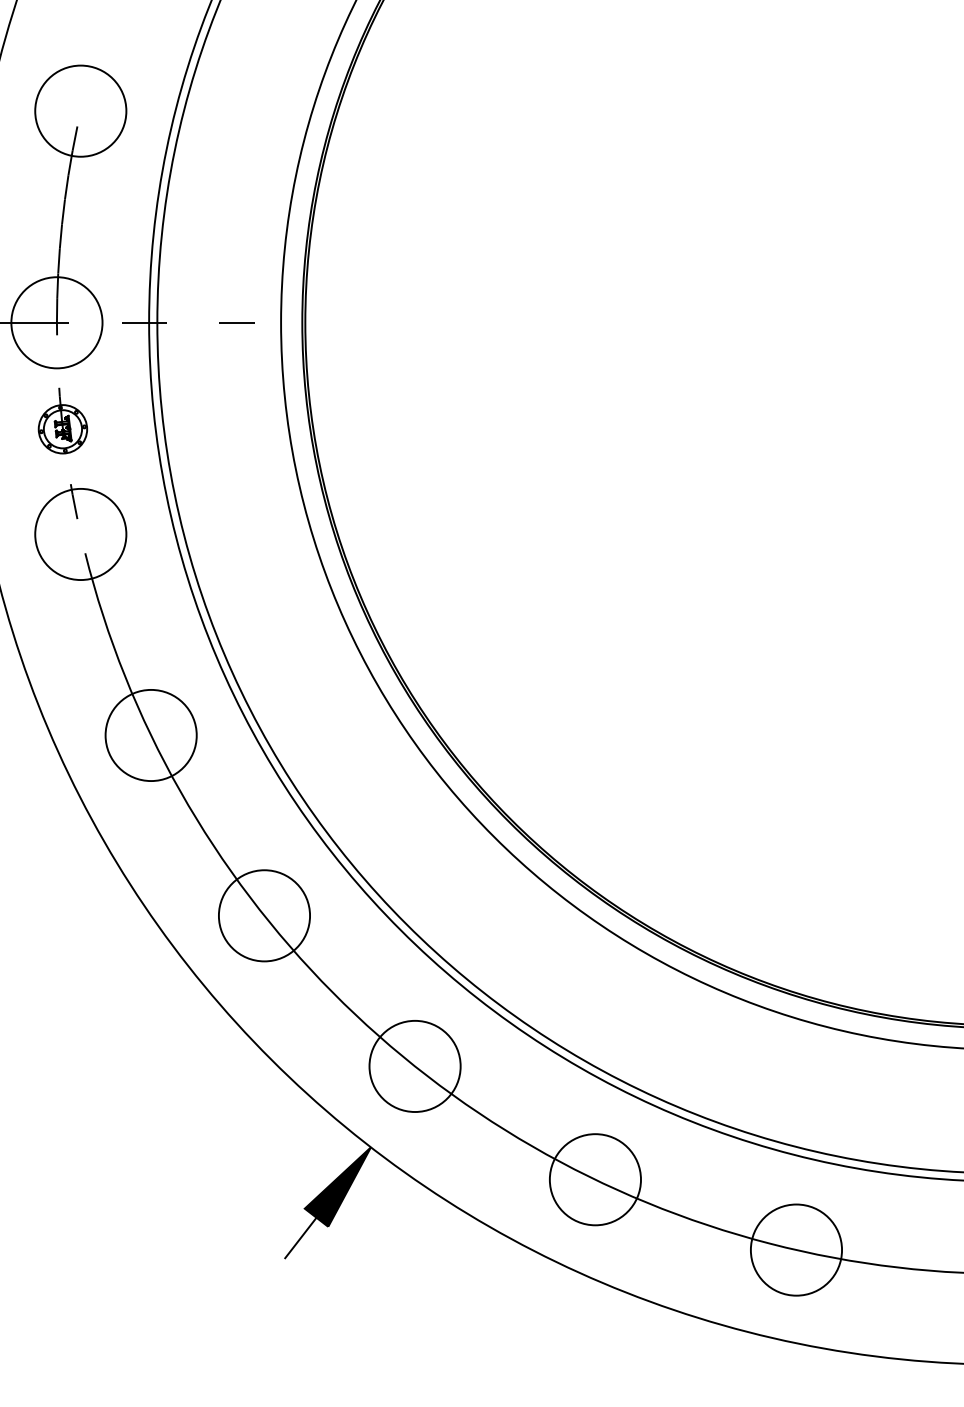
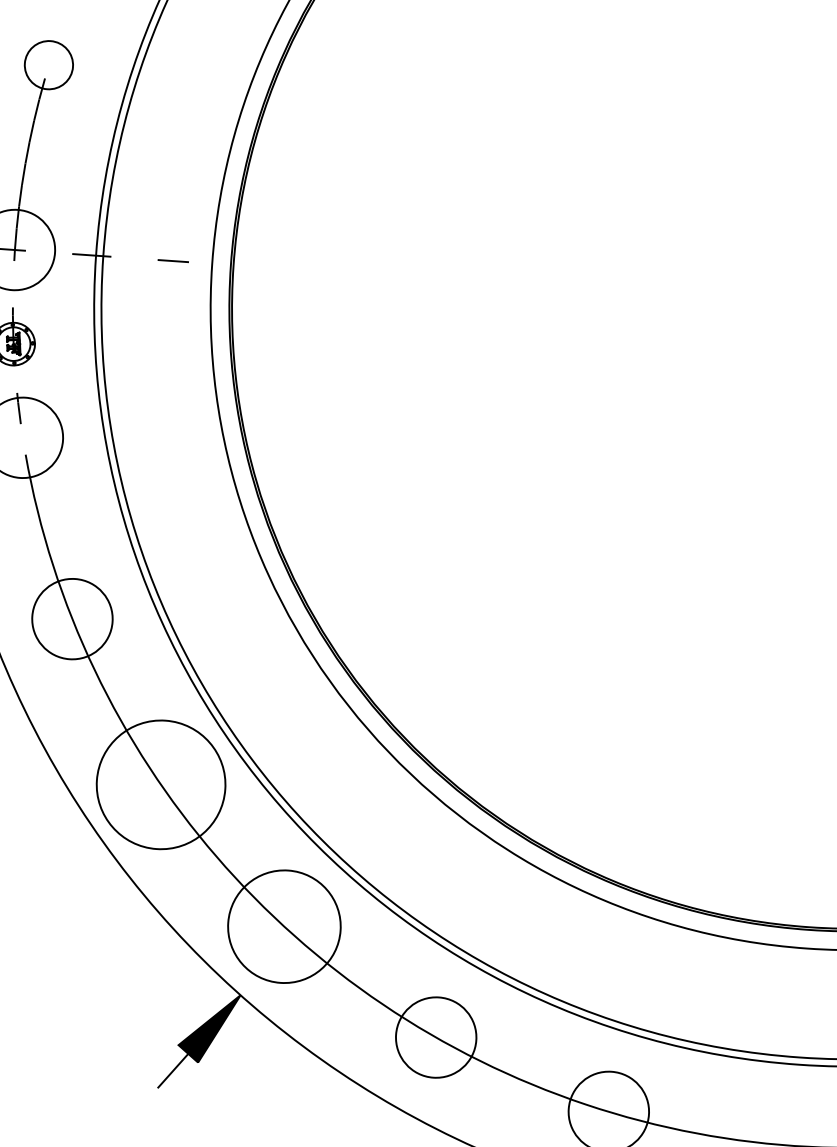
circle: (80, 110) -> (48, 64), size x0.6
circle: (264, 915) -> (161, 784), size x1.6
circle: (414, 1066) -> (283, 926), size x1.4

